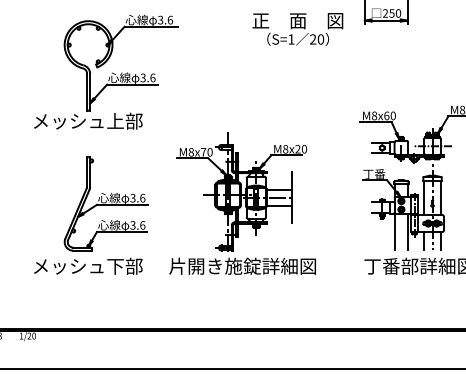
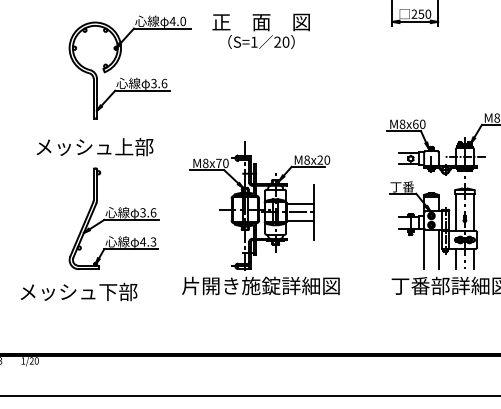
text: (165, 20) -> (177, 21), 3.6 -> 4.0
text: (297, 28) -> (260, 30), moved
text: (87, 121) -> (94, 147), moved
text: (138, 224) -> (148, 241), 3.6 -> 4.3
text: (87, 265) -> (78, 291), moved

